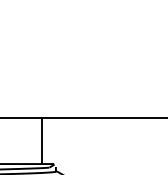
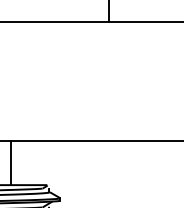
line: (42, 140) -> (11, 162), moved

